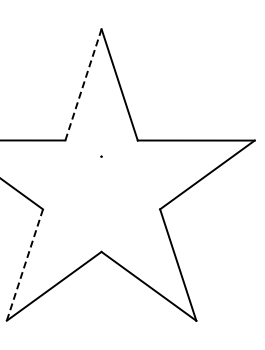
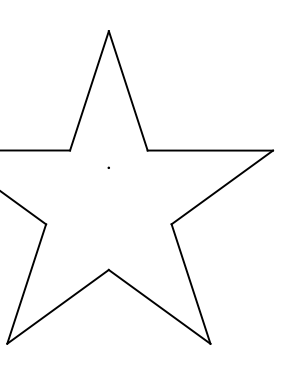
line: (83, 84) -> (89, 90), dashed -> solid
line: (24, 265) -> (26, 284), dashed -> solid

